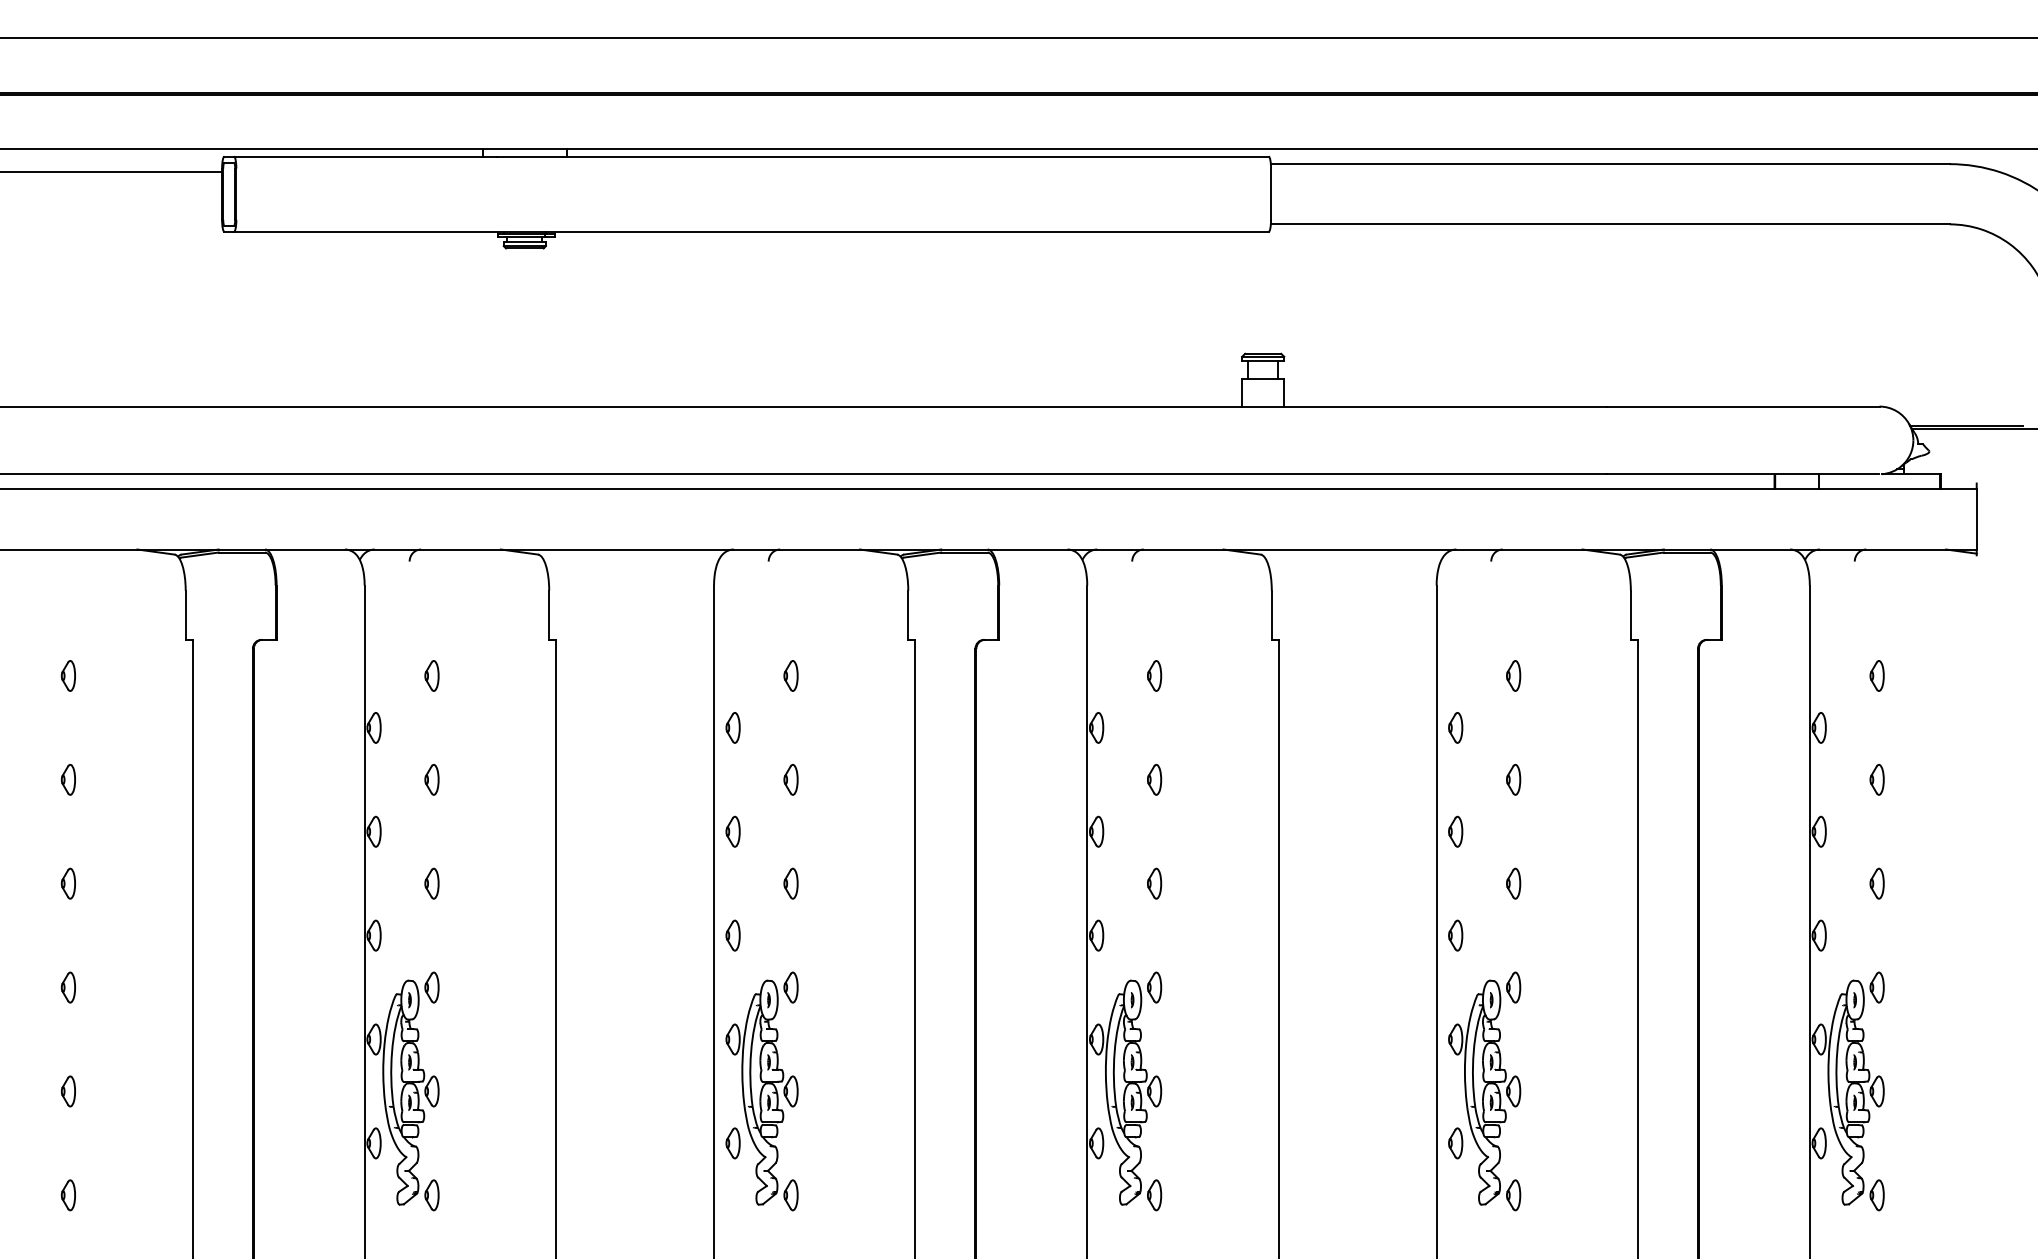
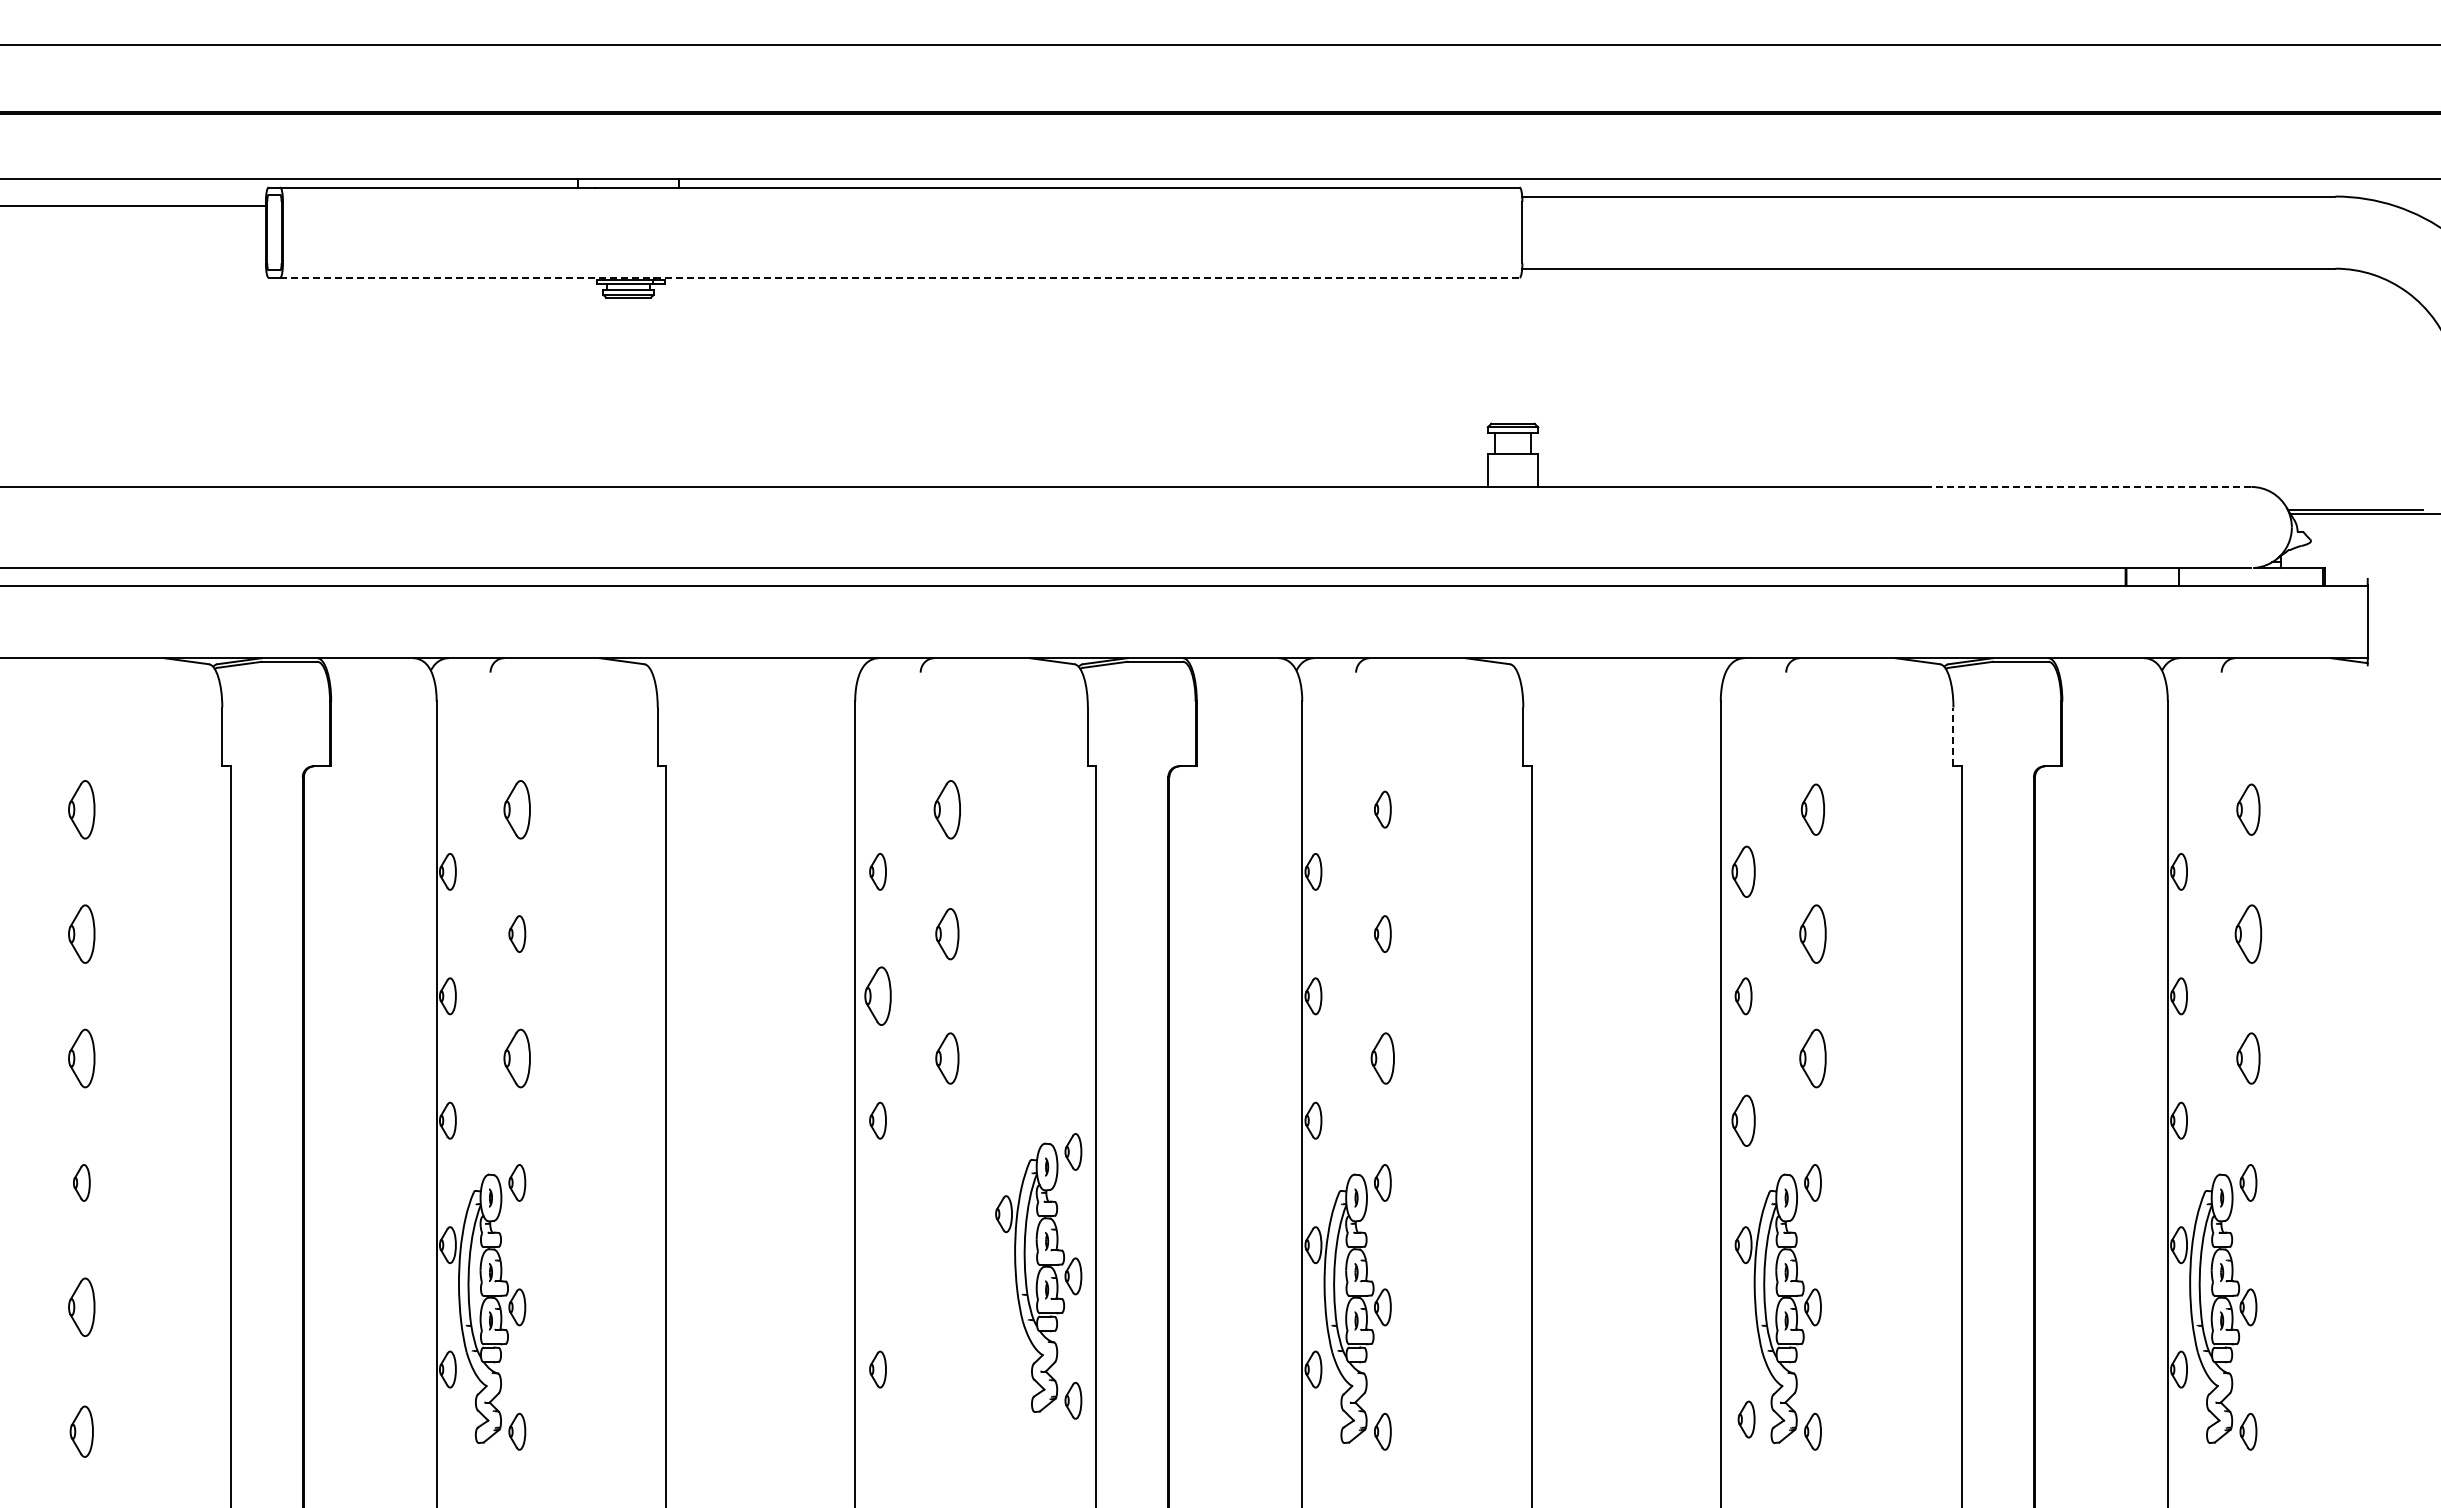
line: (751, 231) -> (899, 277), solid -> dashed
line: (1742, 406) -> (2087, 486), solid -> dashed
line: (1630, 614) -> (1953, 736), solid -> dashed
part: (68, 675) -> (81, 809), size x1.6
part: (432, 675) -> (517, 809), size x1.6
part: (791, 675) -> (947, 809), size x1.6
part: (1513, 675) -> (1812, 809), size x1.4
part: (1877, 675) -> (2248, 809), size x1.4
part: (1455, 727) -> (1743, 871), size x1.4
part: (68, 779) -> (81, 933), size x1.6
part: (791, 779) -> (947, 933), size x1.4
part: (1513, 779) -> (1812, 933), size x1.6
part: (1877, 779) -> (2248, 933), size x1.6
part: (732, 831) -> (877, 996), size x1.6
part: (68, 883) -> (81, 1058), size x1.6
part: (432, 883) -> (517, 1058), size x1.6
part: (791, 883) -> (947, 1058), size x1.4
part: (1154, 883) -> (1382, 1058), size x1.4
part: (1513, 883) -> (1812, 1058), size x1.6
part: (1877, 883) -> (2248, 1058), size x1.4
part: (1455, 935) -> (1743, 1120), size x1.4
part: (68, 1091) -> (81, 1307), size x1.6
part: (761, 1091) -> (1038, 1276), moved
part: (1455, 1143) -> (1746, 1419), moved
part: (68, 1195) -> (81, 1431), size x1.4

